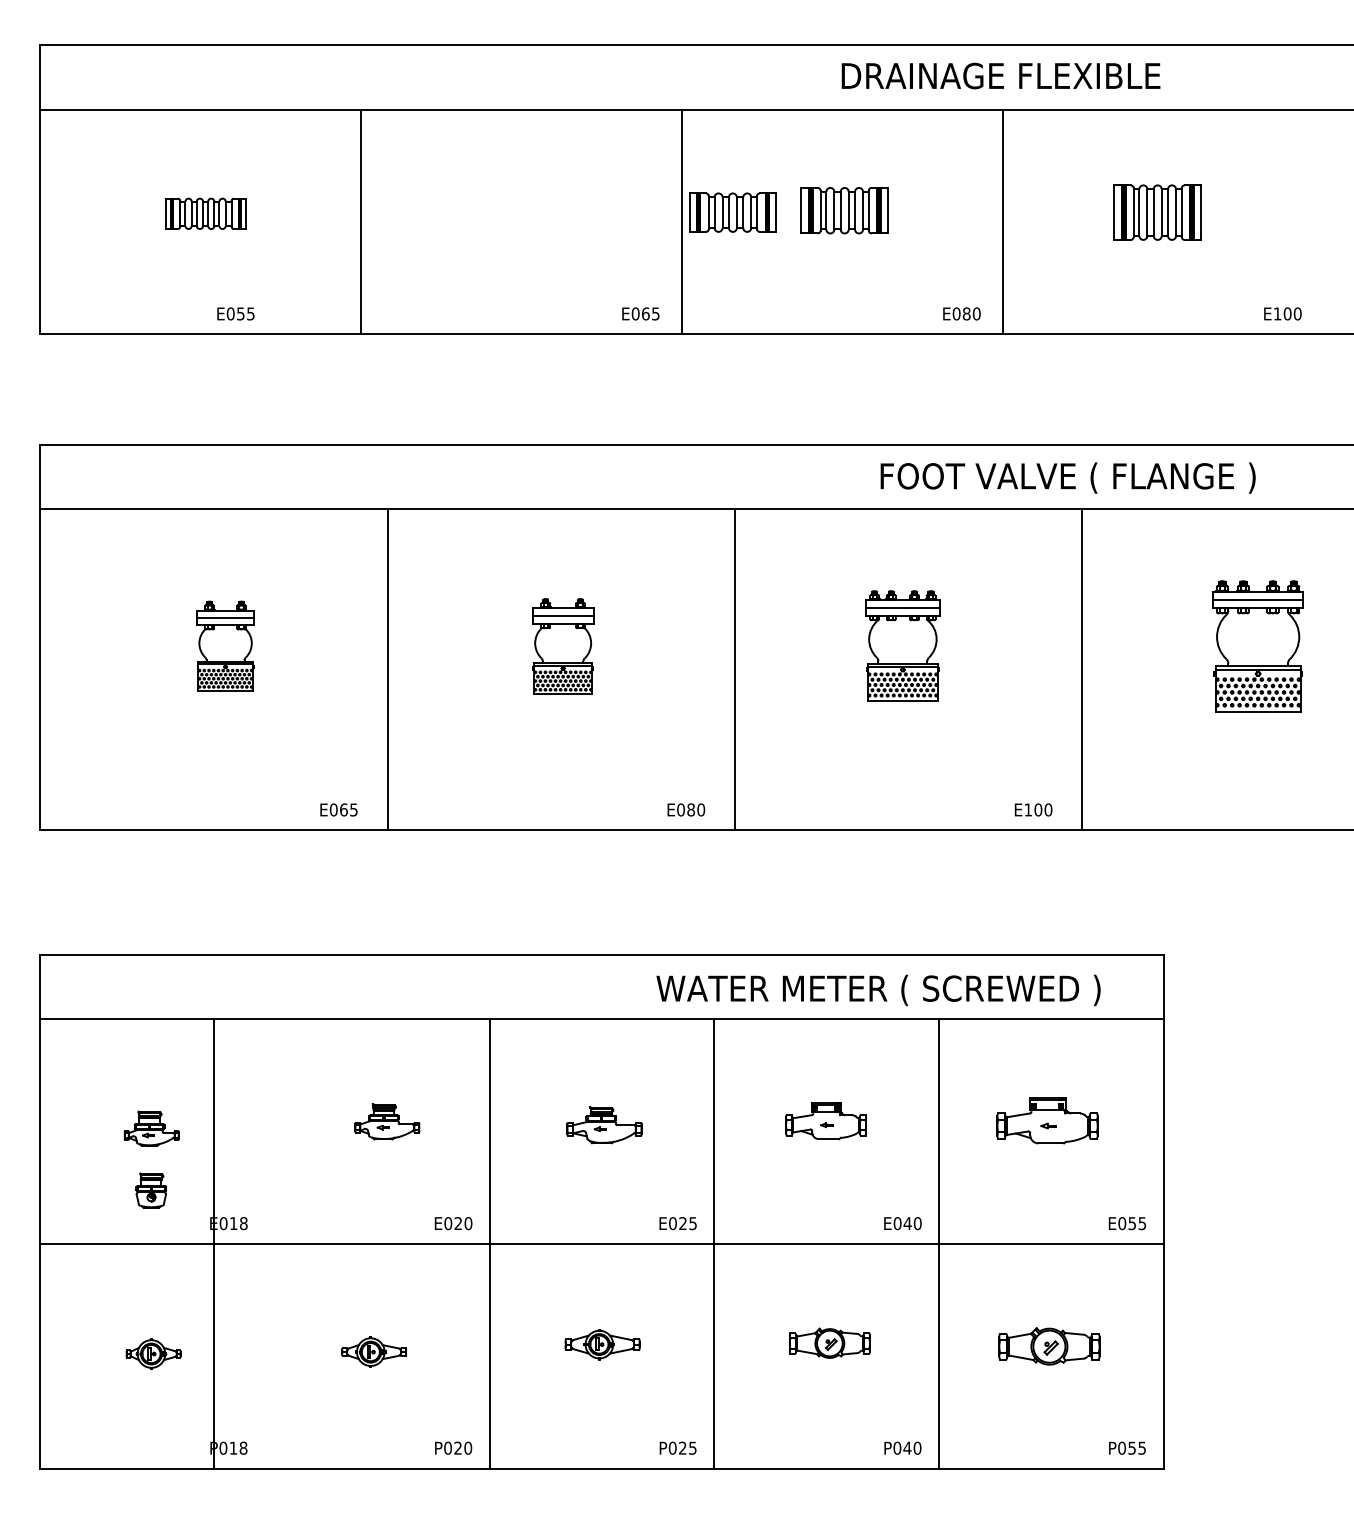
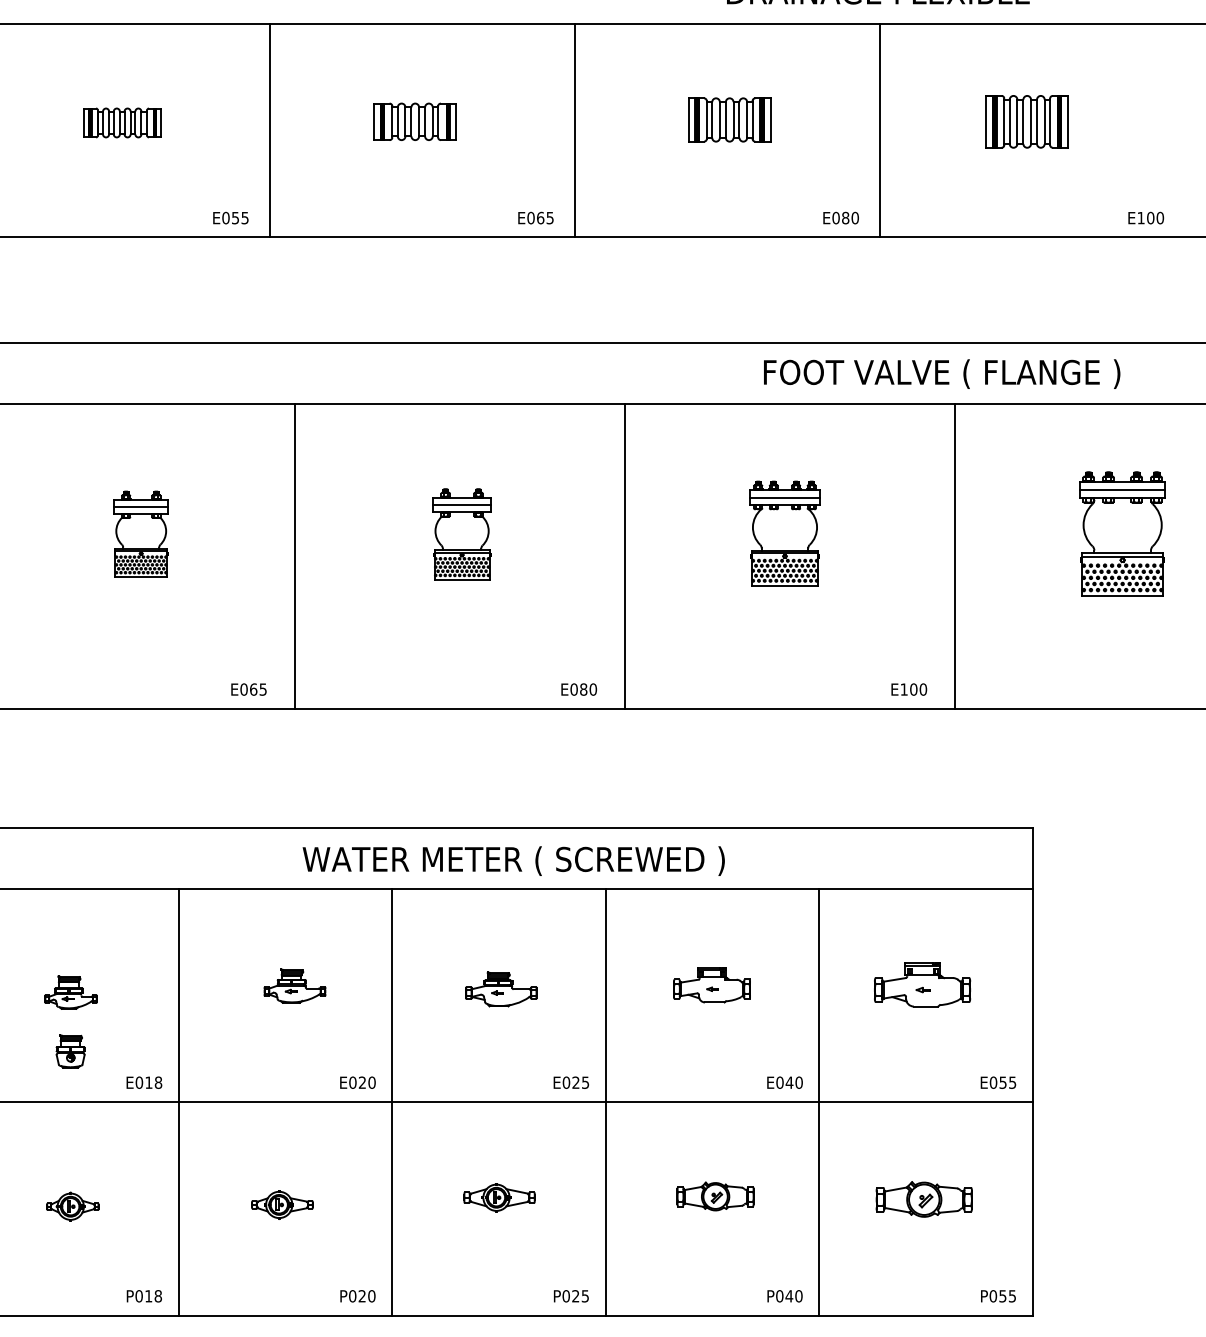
part: (732, 212) -> (414, 121), moved
text: (235, 313) -> (230, 217), moved
text: (878, 990) -> (513, 861), moved
line: (214, 1243) -> (179, 1101), moved

